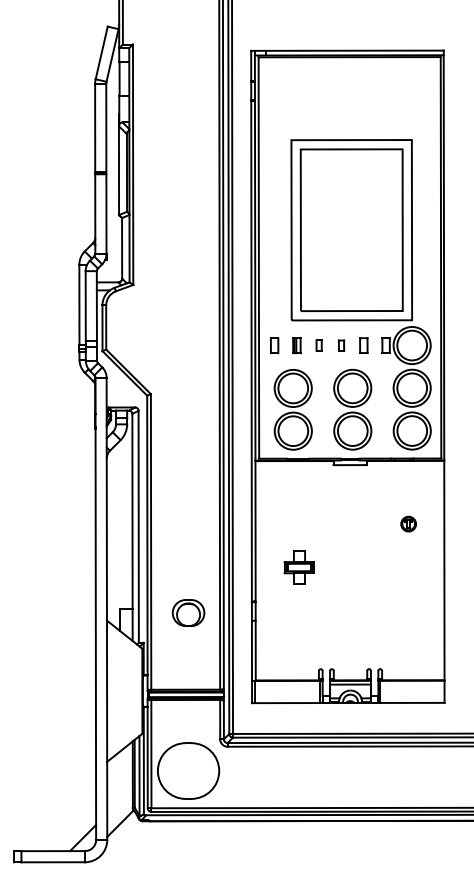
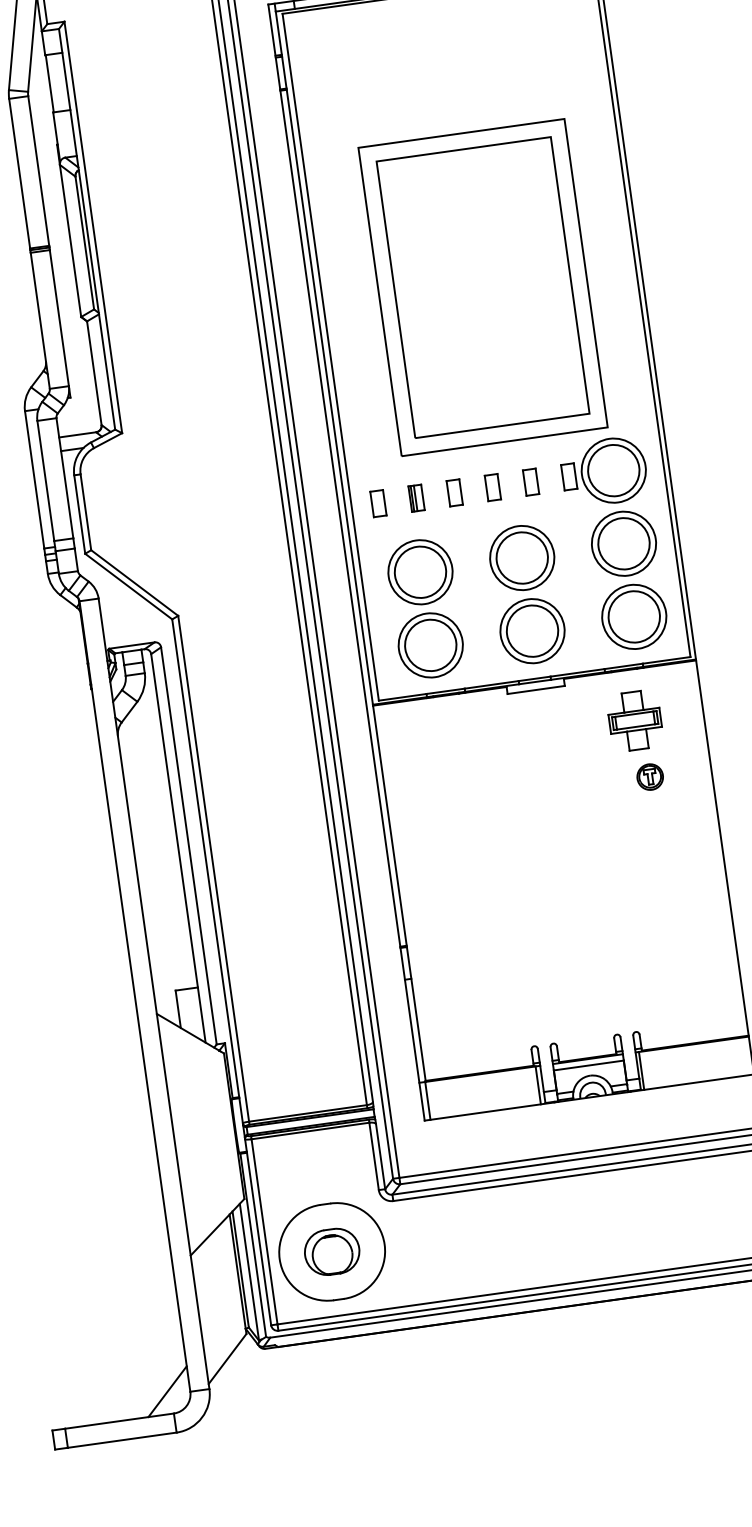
part: (318, 345) -> (453, 492), size x1.43
part: (341, 345) -> (492, 487), size x1.43
part: (298, 567) -> (633, 720), moved
part: (188, 612) -> (331, 1251), moved

